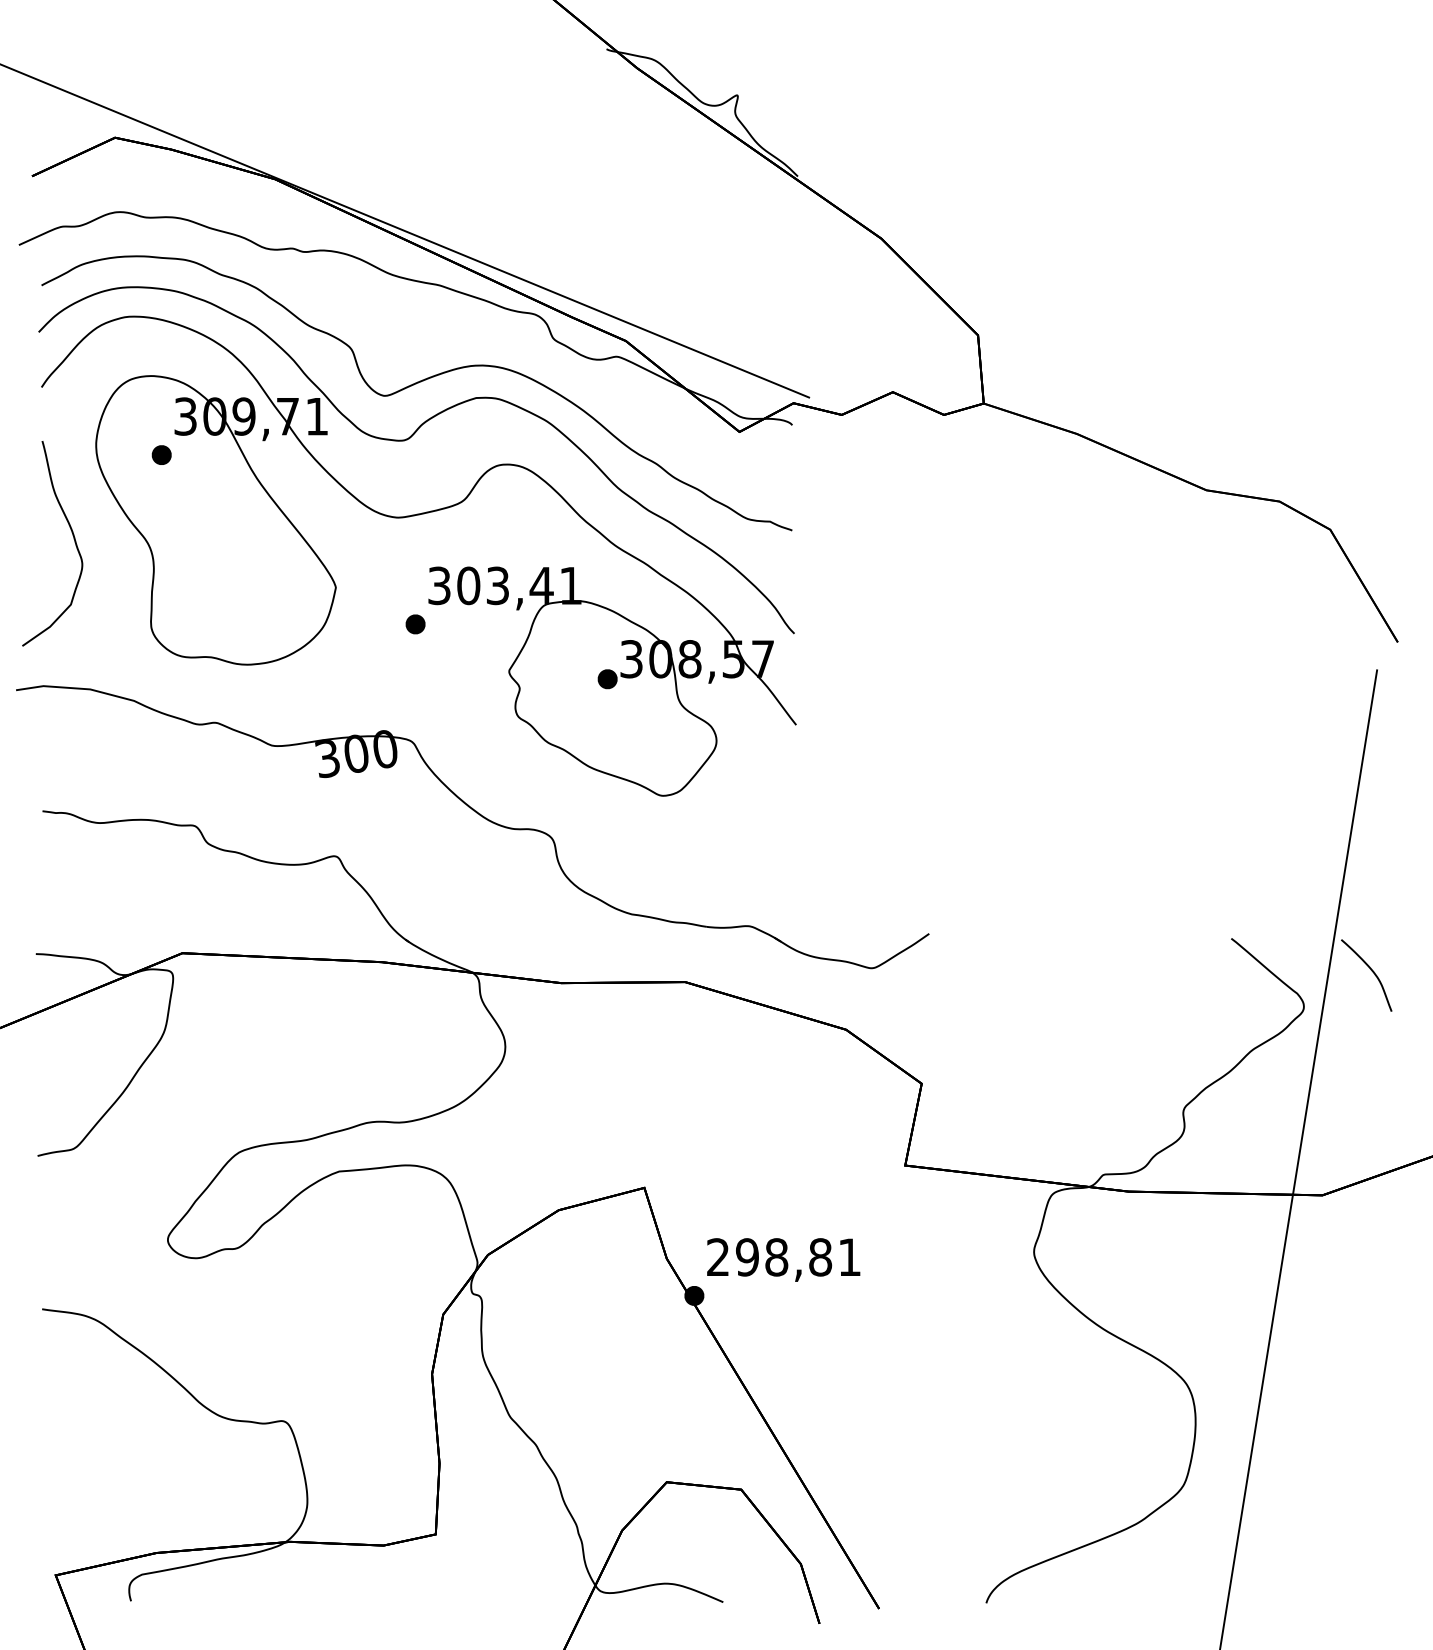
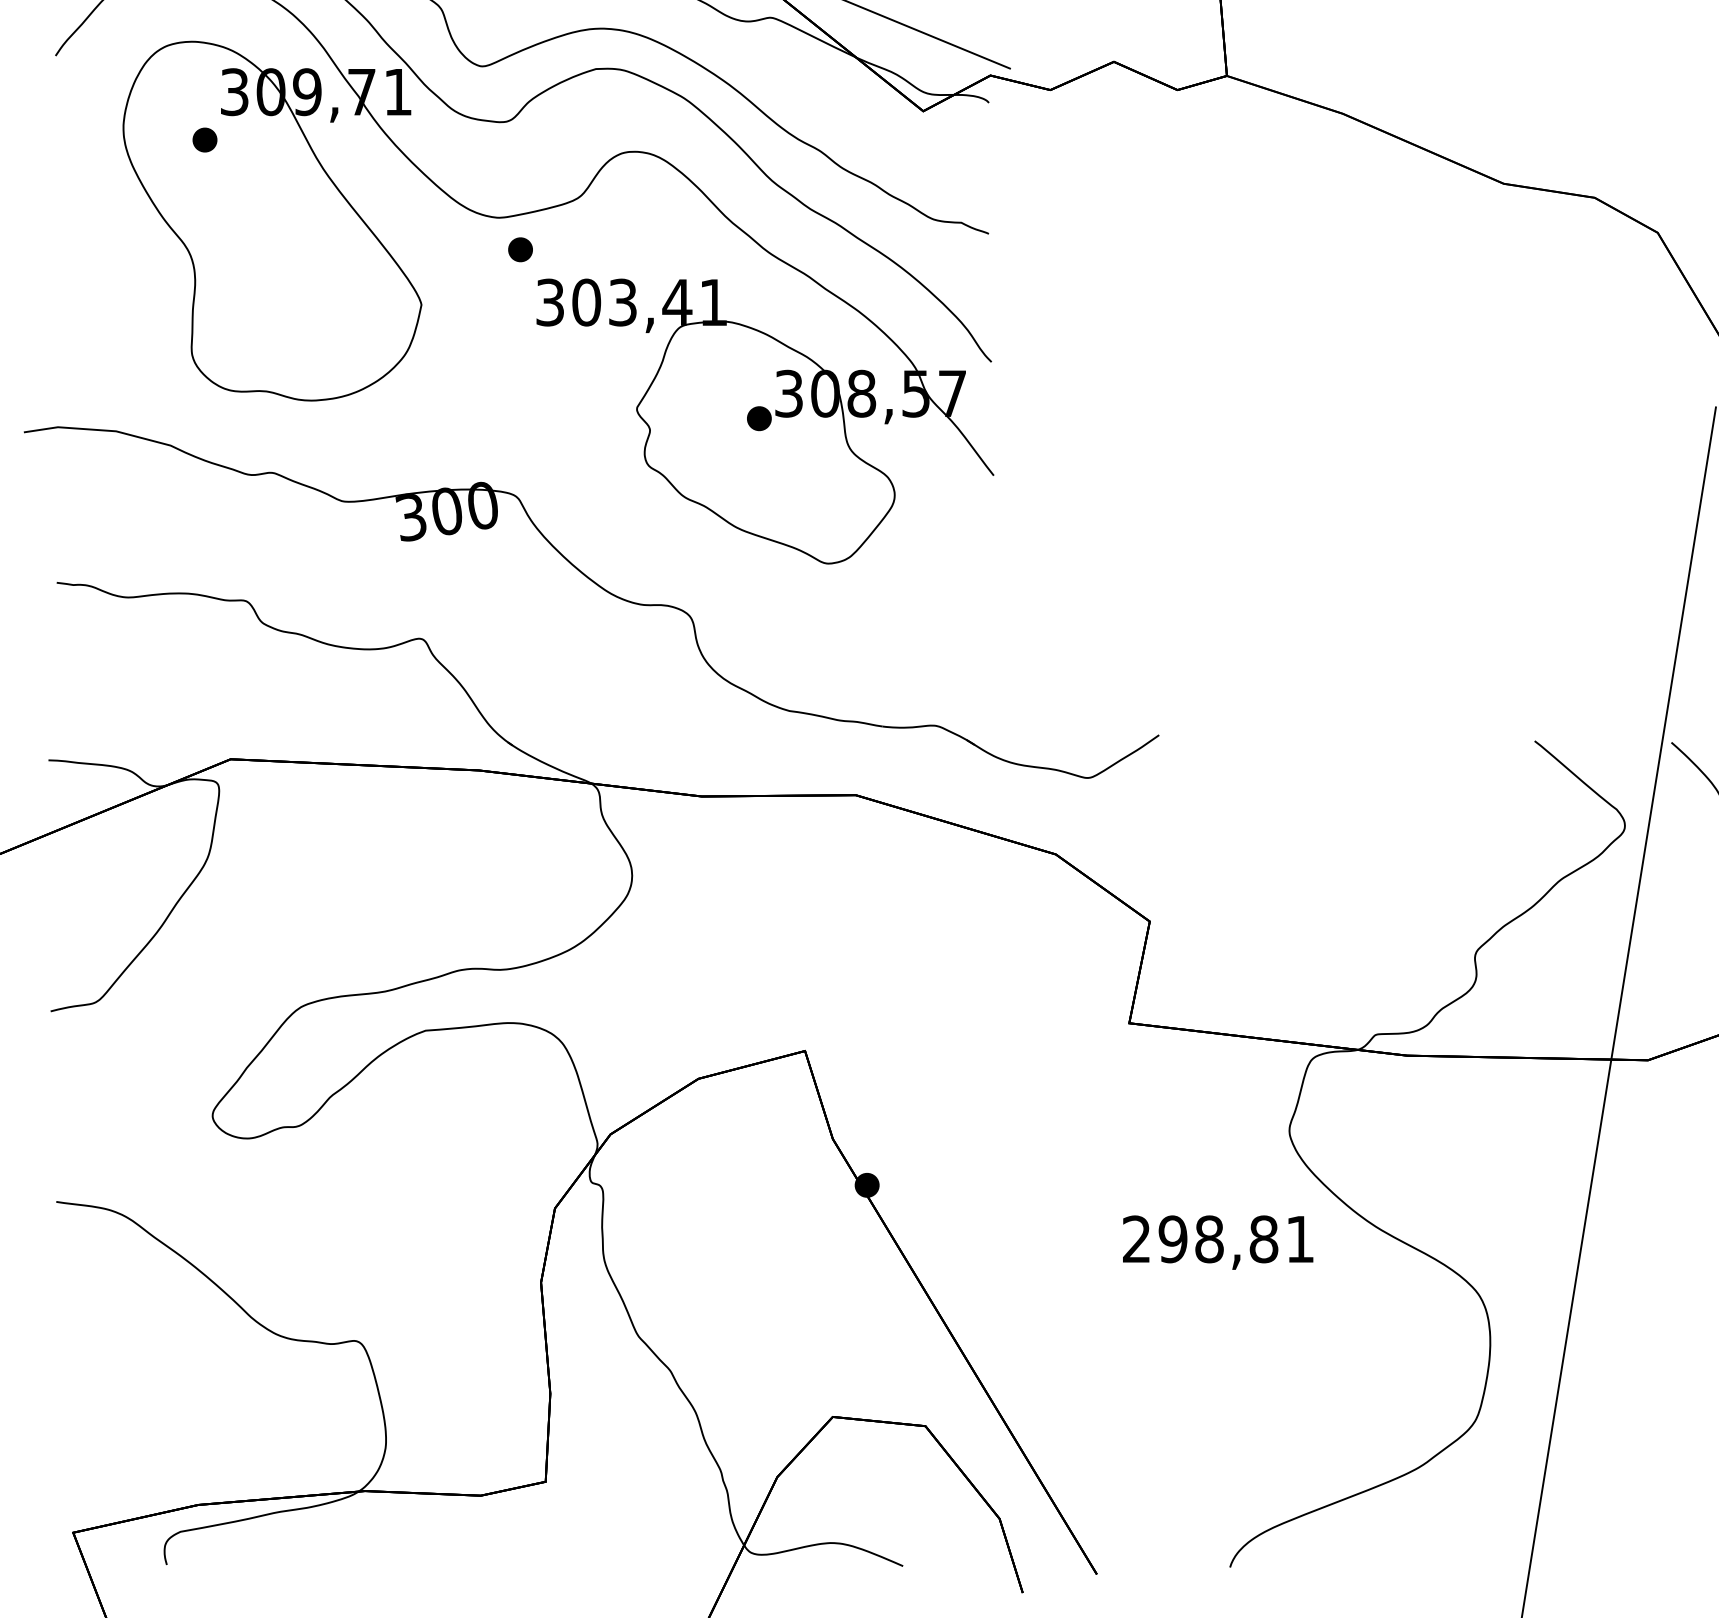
curve: (73, 539) -> (95, 244), removed
part: (415, 624) -> (520, 249), moved
text: (783, 1259) -> (1217, 1241), moved

